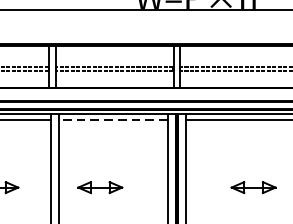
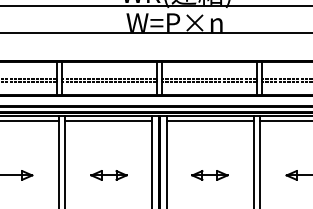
line: (113, 119) -> (108, 120), dashed -> solid
part: (99, 187) -> (108, 175), moved
part: (253, 187) -> (209, 175), moved

